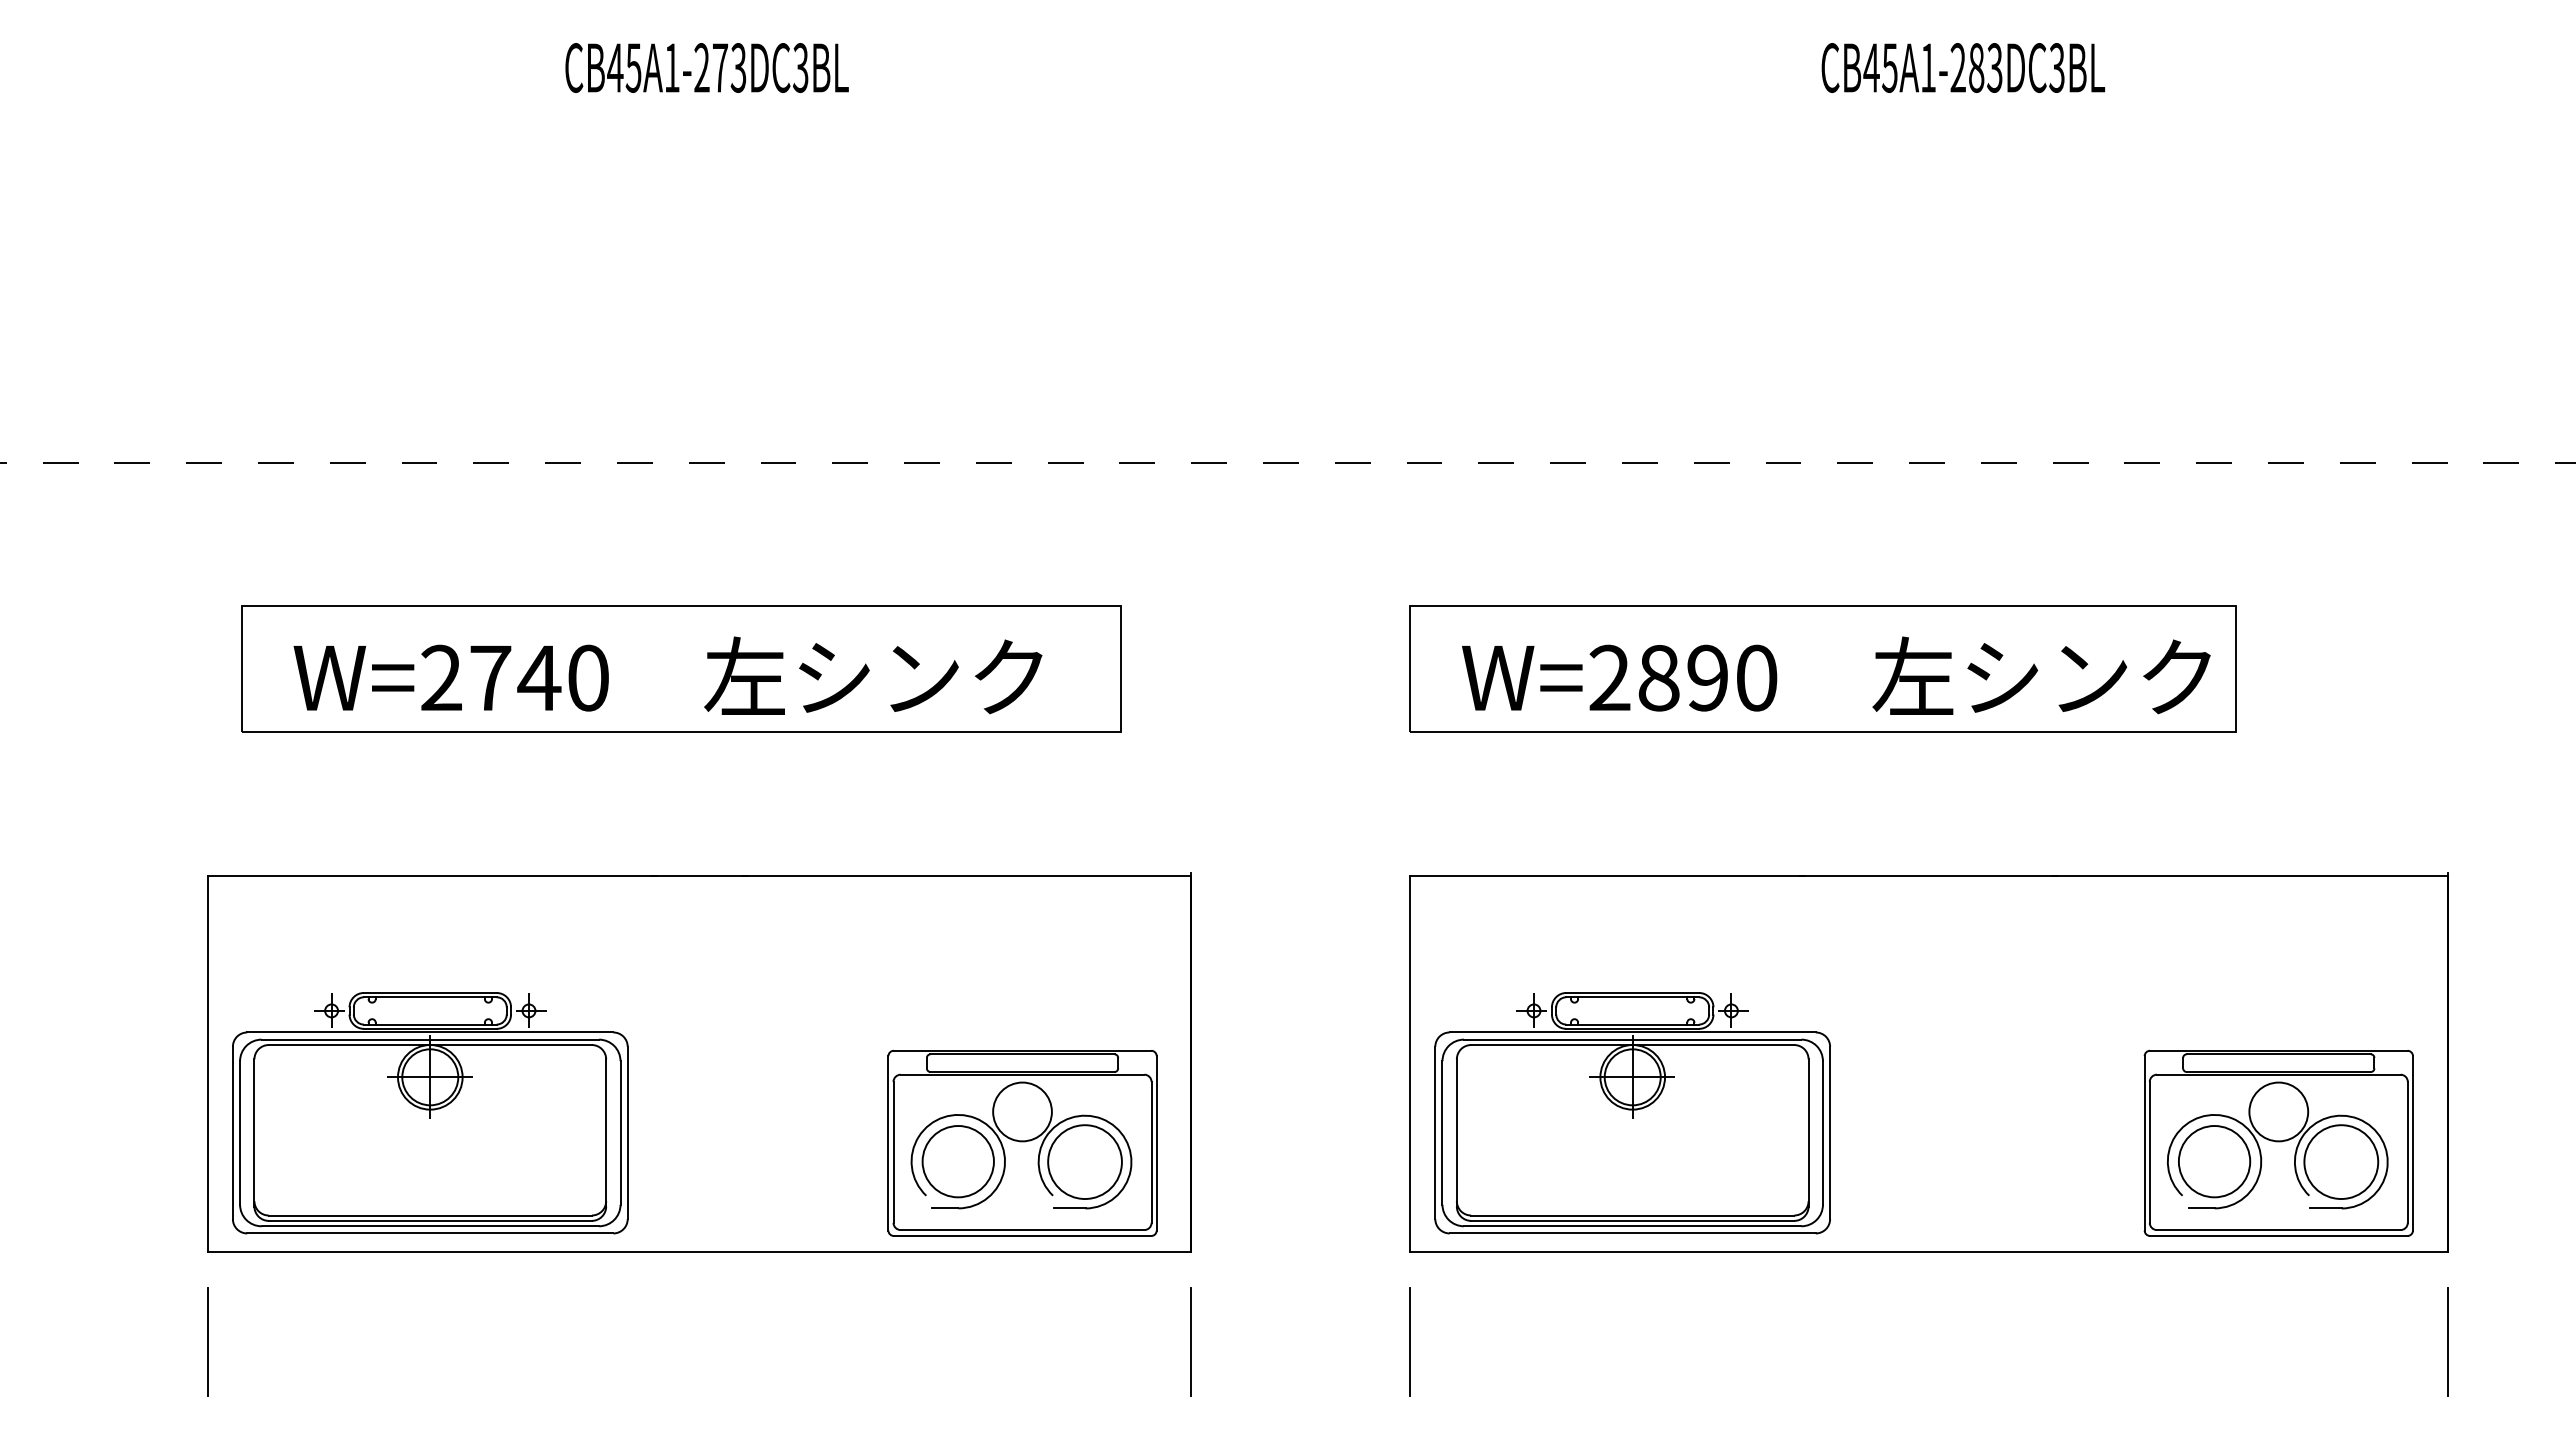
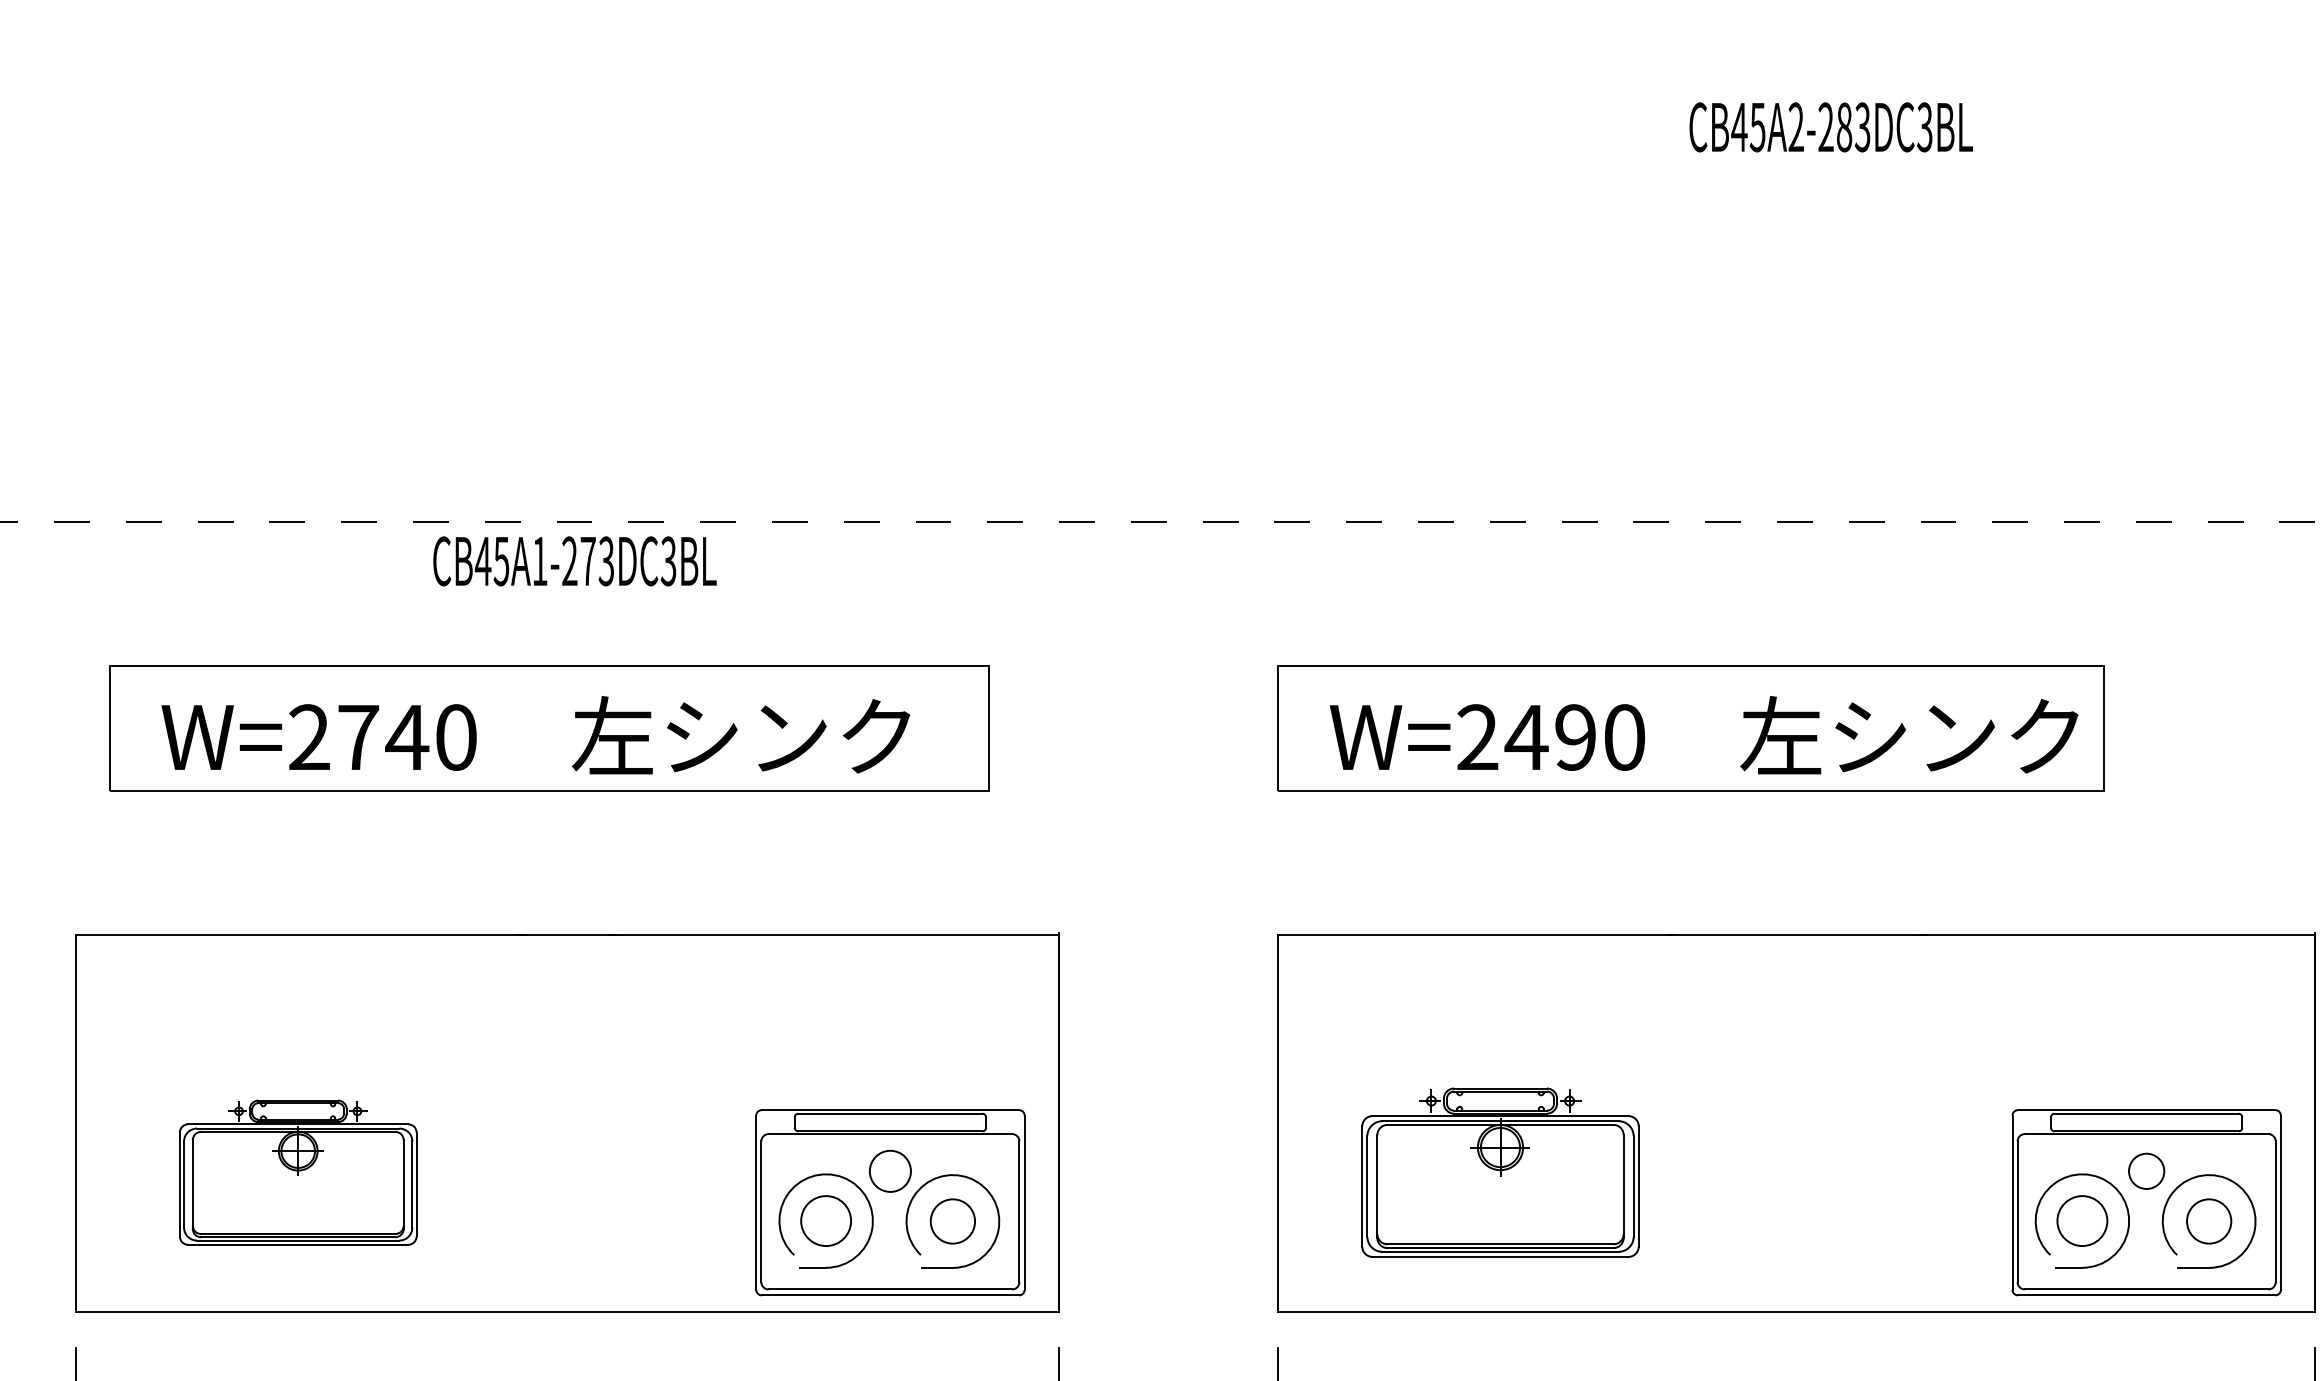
text: (706, 67) -> (574, 560), moved
text: (1927, 67) -> (1795, 126), CB45A1-283DC3BL -> CB45A2-283DC3BL
text: (1658, 678) -> (1526, 737), W=2890 -> W=2490
circle: (1022, 1111) -> (890, 1170), size x0.7
circle: (2278, 1111) -> (2146, 1170), size x0.6
part: (430, 1113) -> (298, 1172), size x0.6
part: (1632, 1113) -> (1500, 1172), size x0.7
circle: (957, 1161) -> (825, 1220), size x0.7
circle: (2214, 1161) -> (2082, 1220), size x0.7
circle: (1084, 1162) -> (952, 1221), size x0.6
circle: (2341, 1162) -> (2209, 1221), size x0.6

